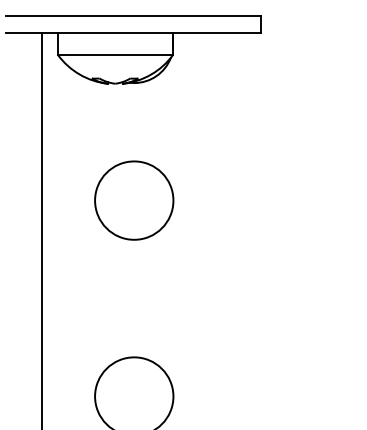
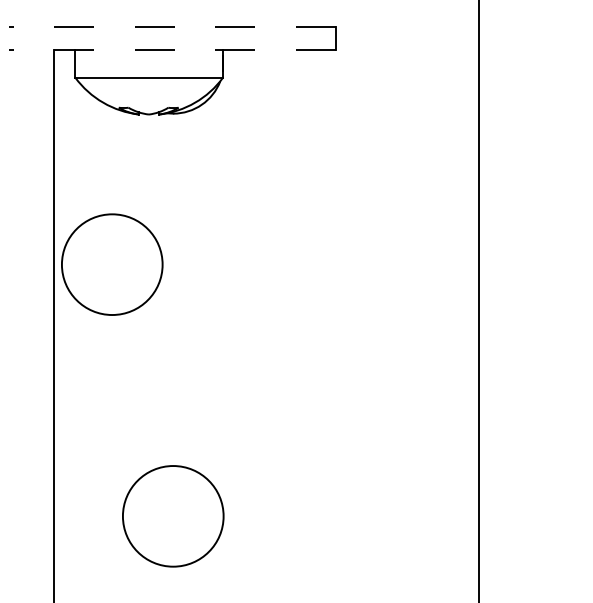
line: (133, 15) -> (172, 27), solid -> dashed
line: (133, 33) -> (172, 49), solid -> dashed
circle: (134, 200) -> (112, 264), moved

